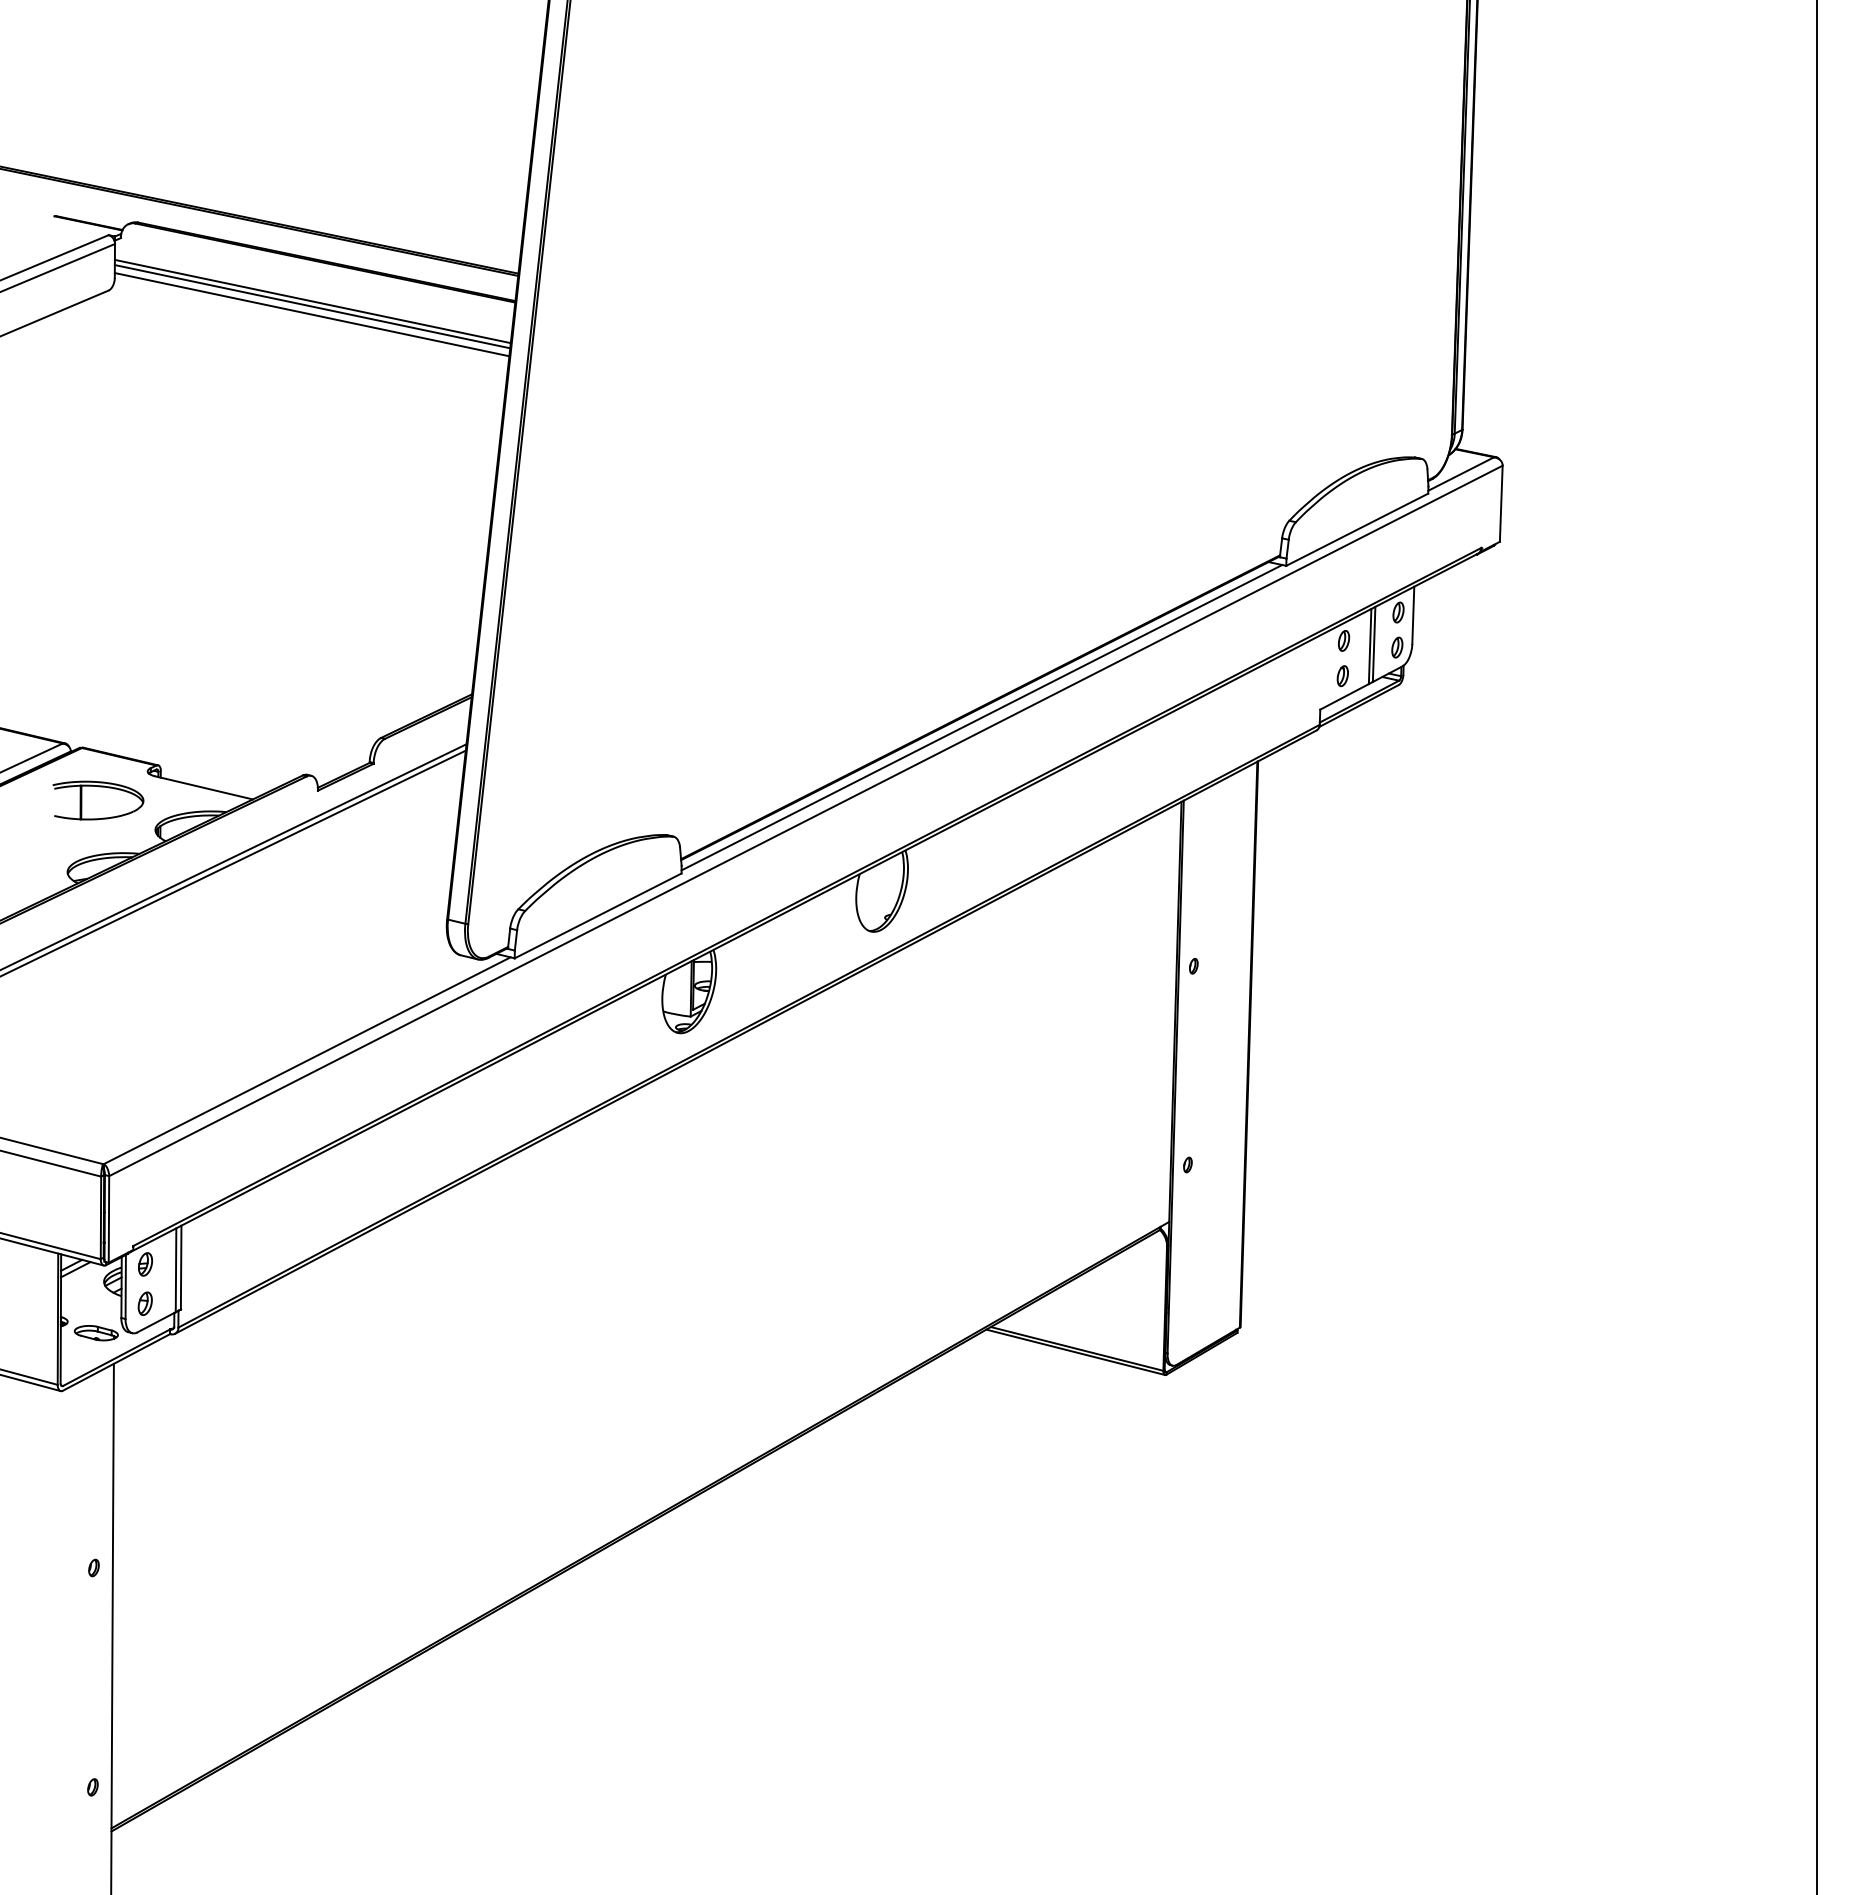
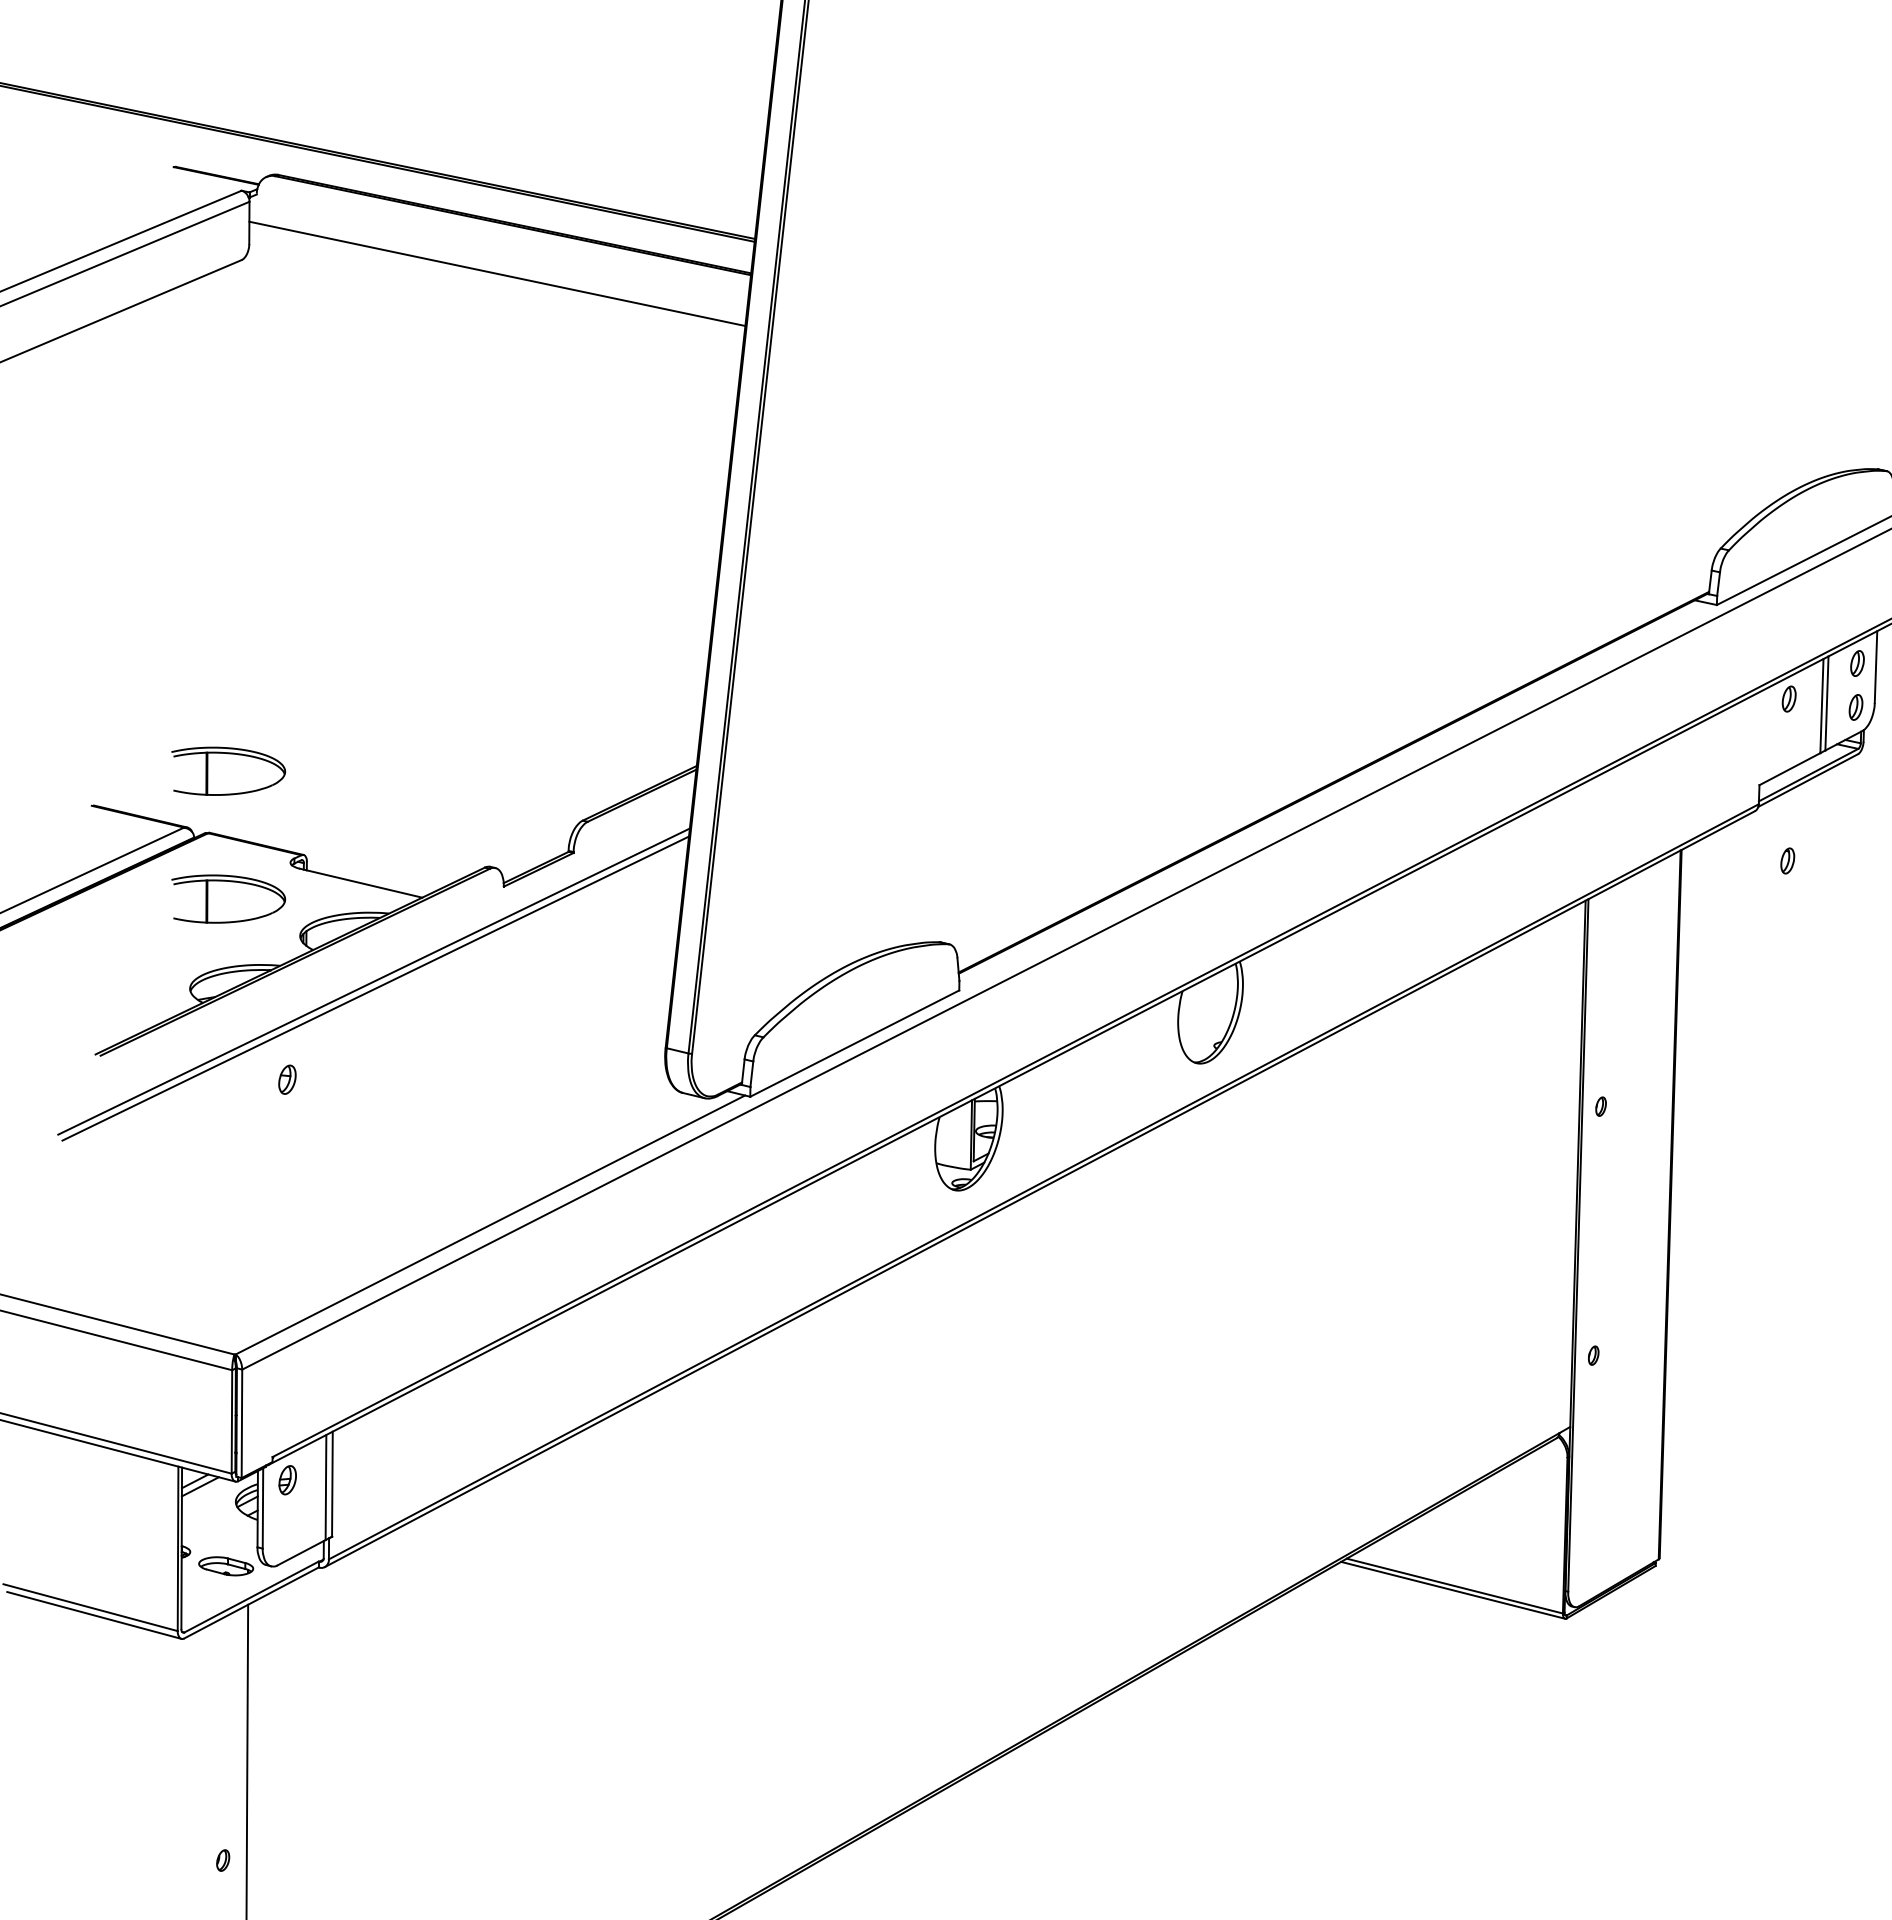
line: (312, 306) -> (496, 280), removed
line: (311, 314) -> (495, 290), removed
part: (1342, 676) -> (1787, 861), moved
part: (98, 698) -> (228, 771), added
line: (981, 717) -> (1335, 795), removed
part: (144, 1303) -> (286, 1079), moved

